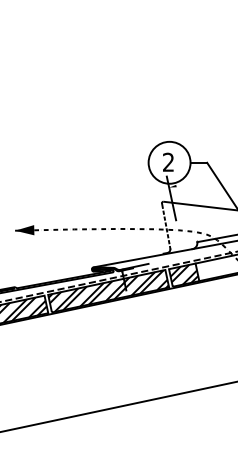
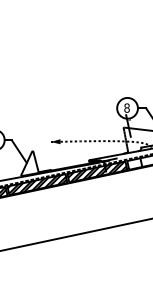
text: (167, 161) -> (126, 107), 2 -> 8
hatch: (183, 274) -> (134, 163), removed

